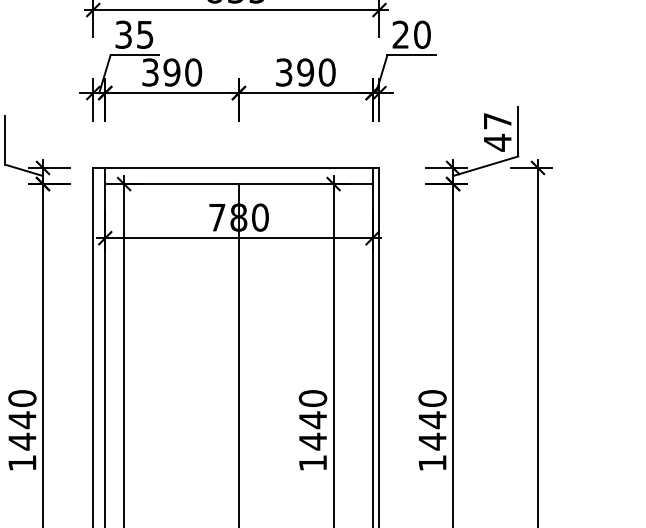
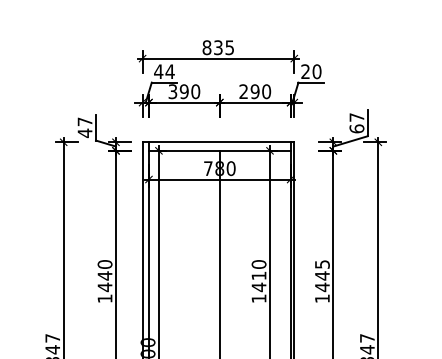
text: (134, 34) -> (164, 71), 35 -> 44
text: (283, 72) -> (243, 91), 390 -> 290
text: (496, 141) -> (356, 128), 47 -> 67
text: (432, 398) -> (322, 264), 1440 -> 1445
text: (311, 419) -> (258, 275), 1440 -> 1410

